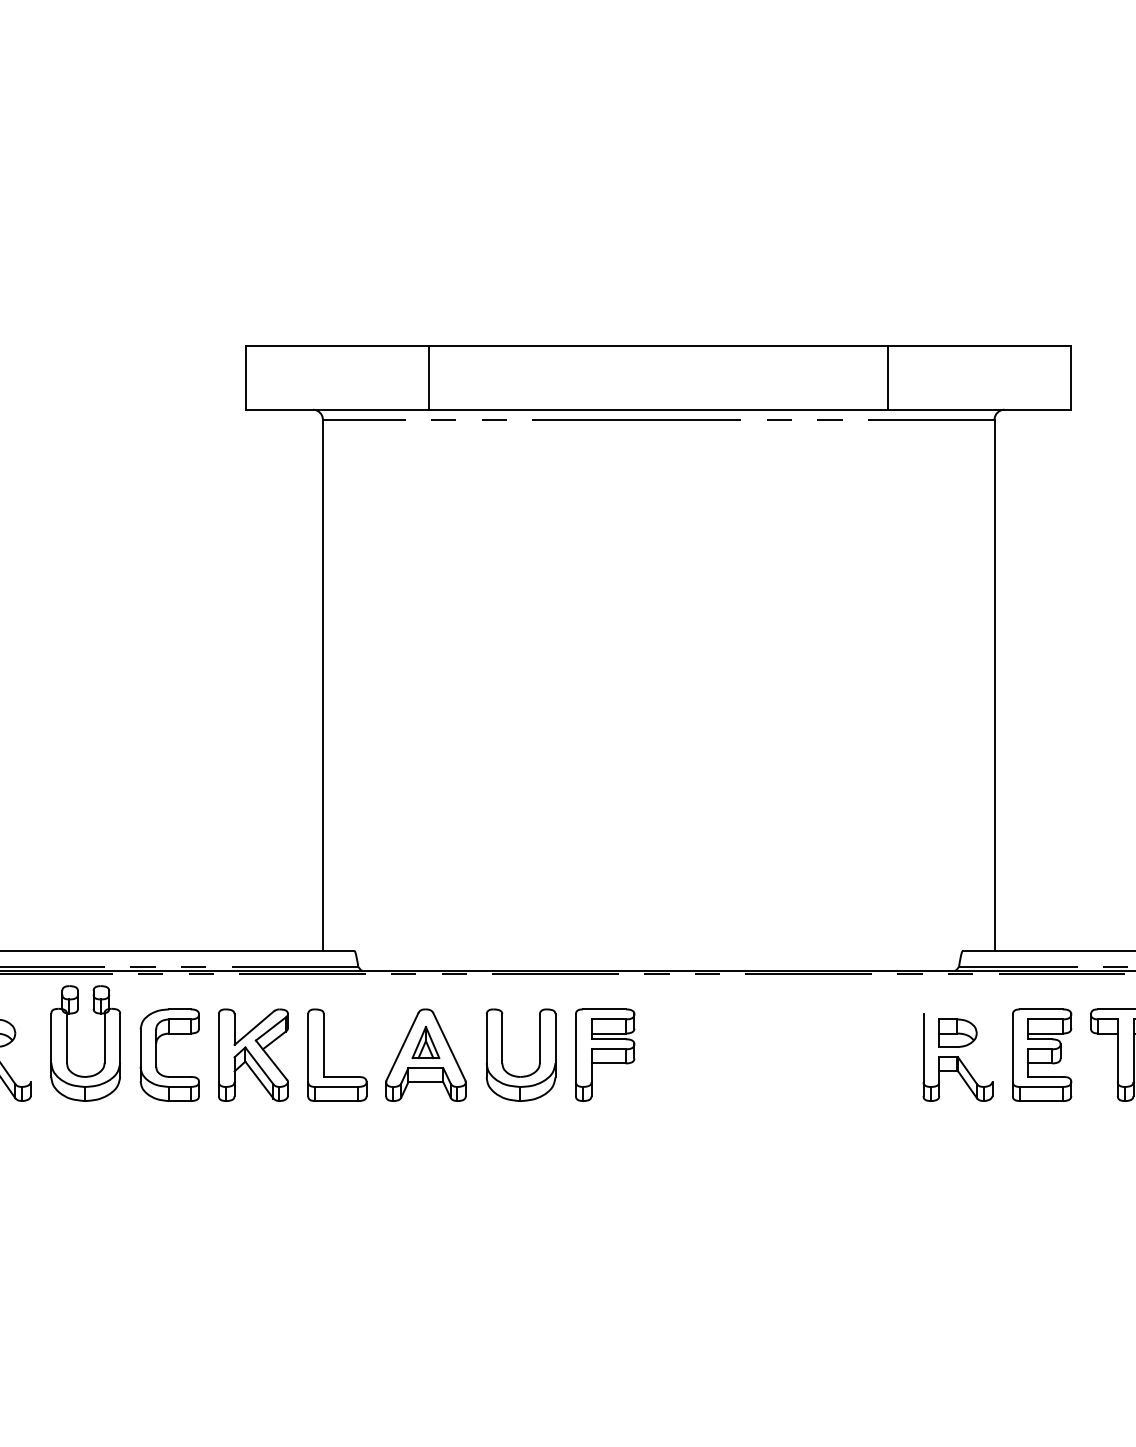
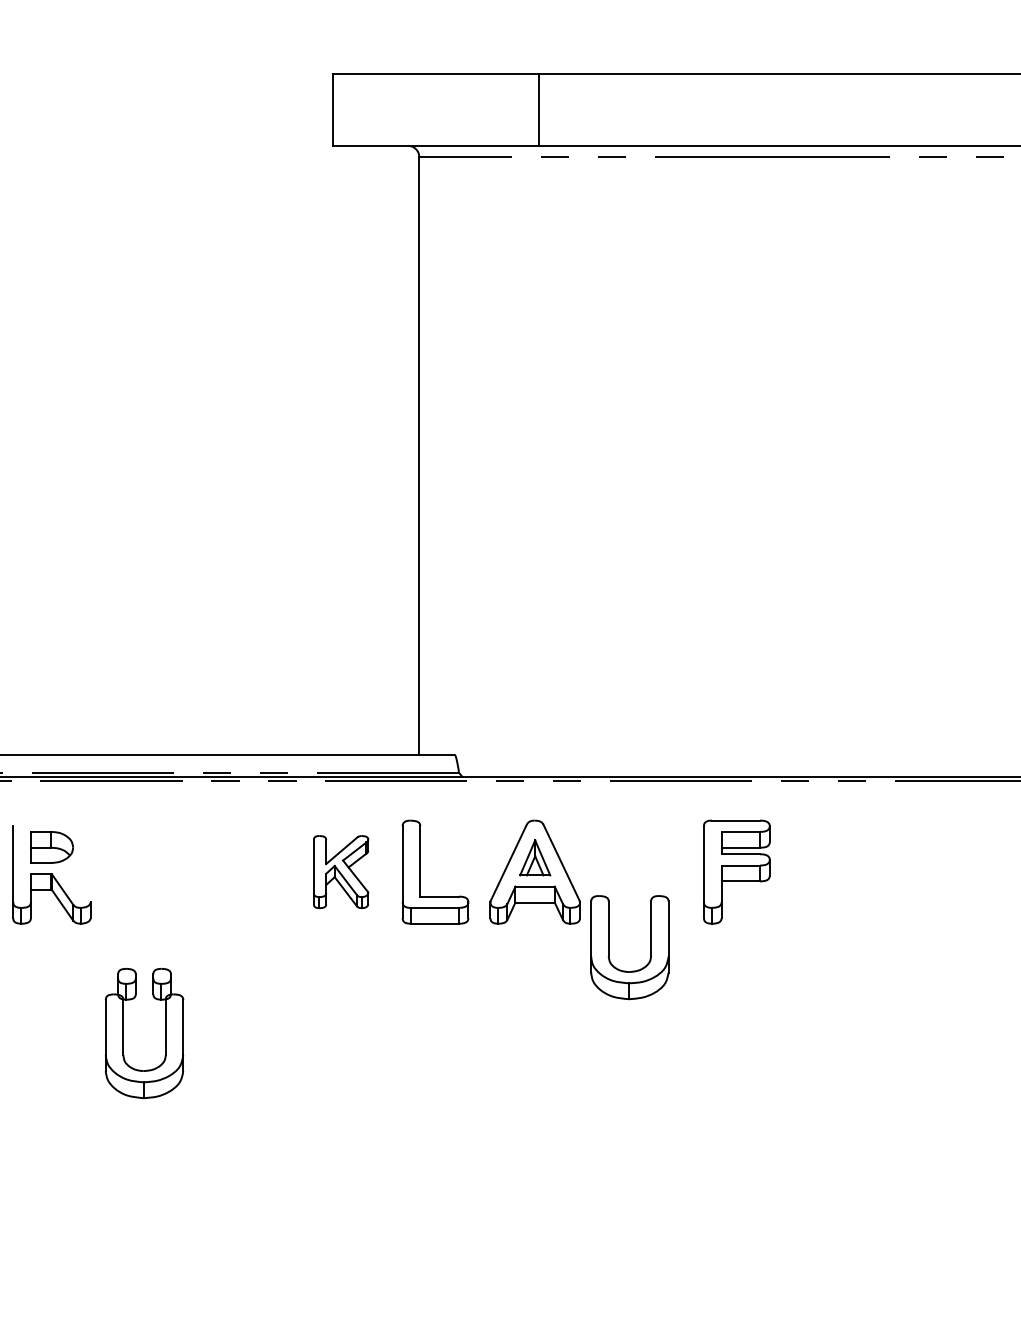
part: (67, 1043) -> (123, 1033), moved
part: (156, 1054) -> (232, 871), removed
part: (253, 1054) -> (341, 871), size x0.7
part: (502, 1054) -> (608, 946), moved

